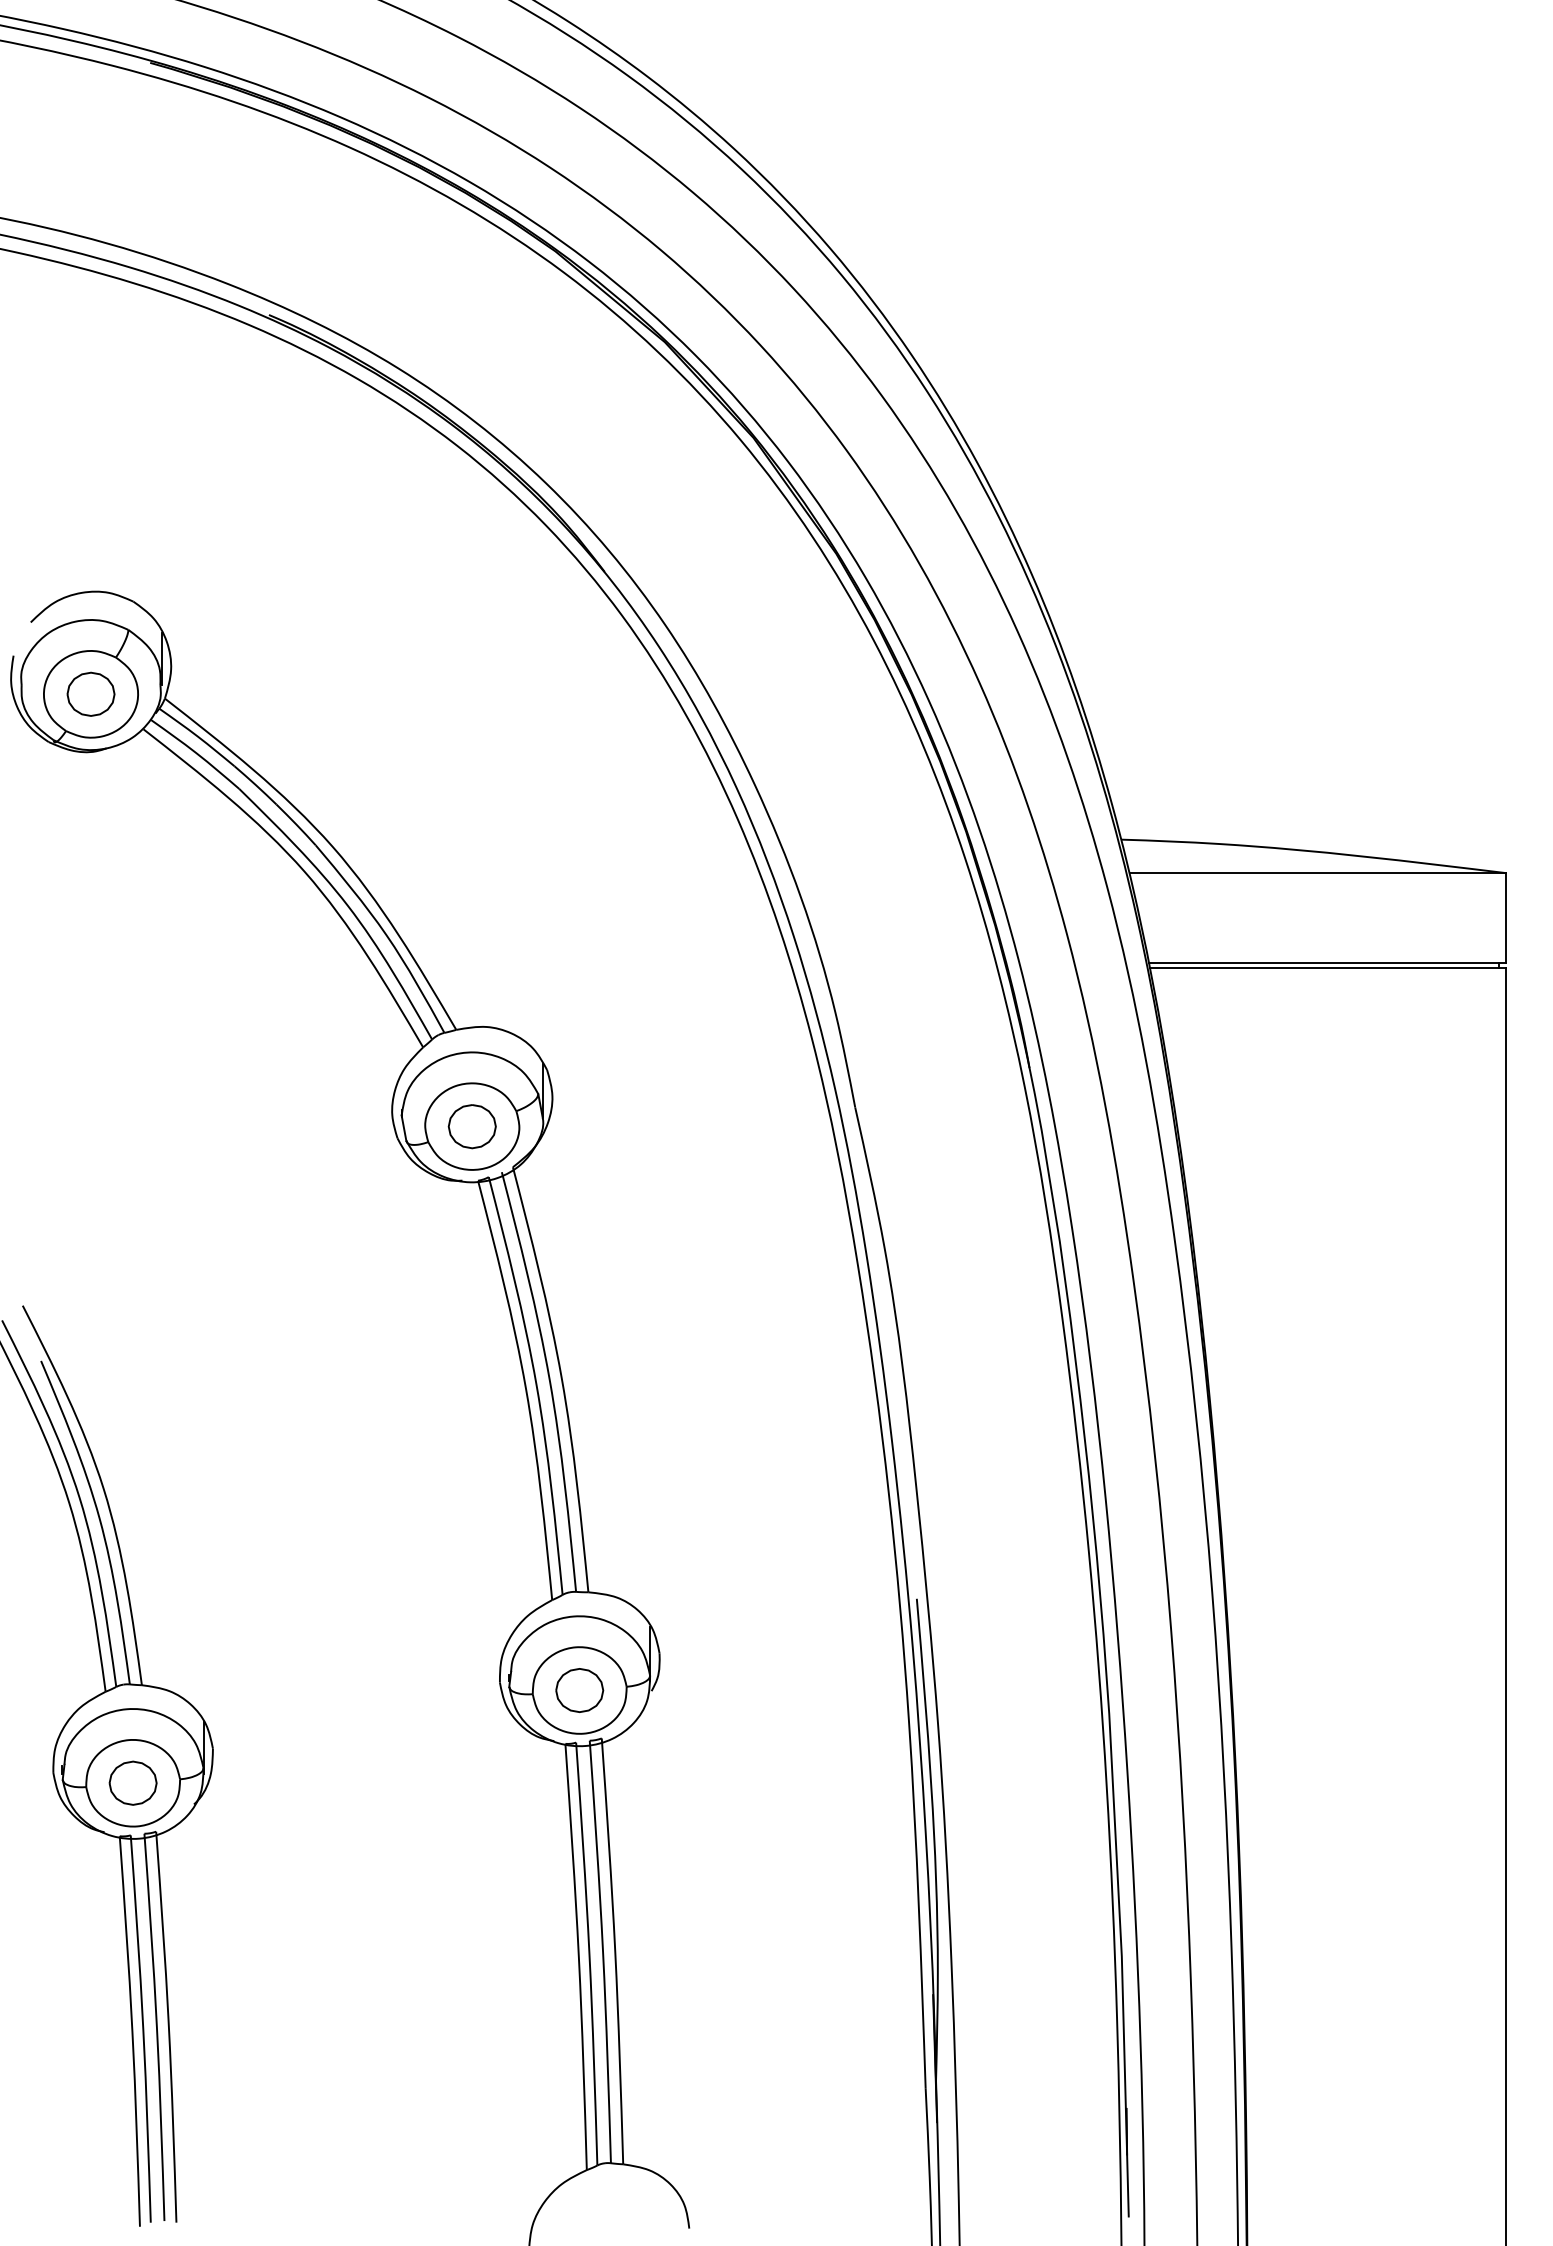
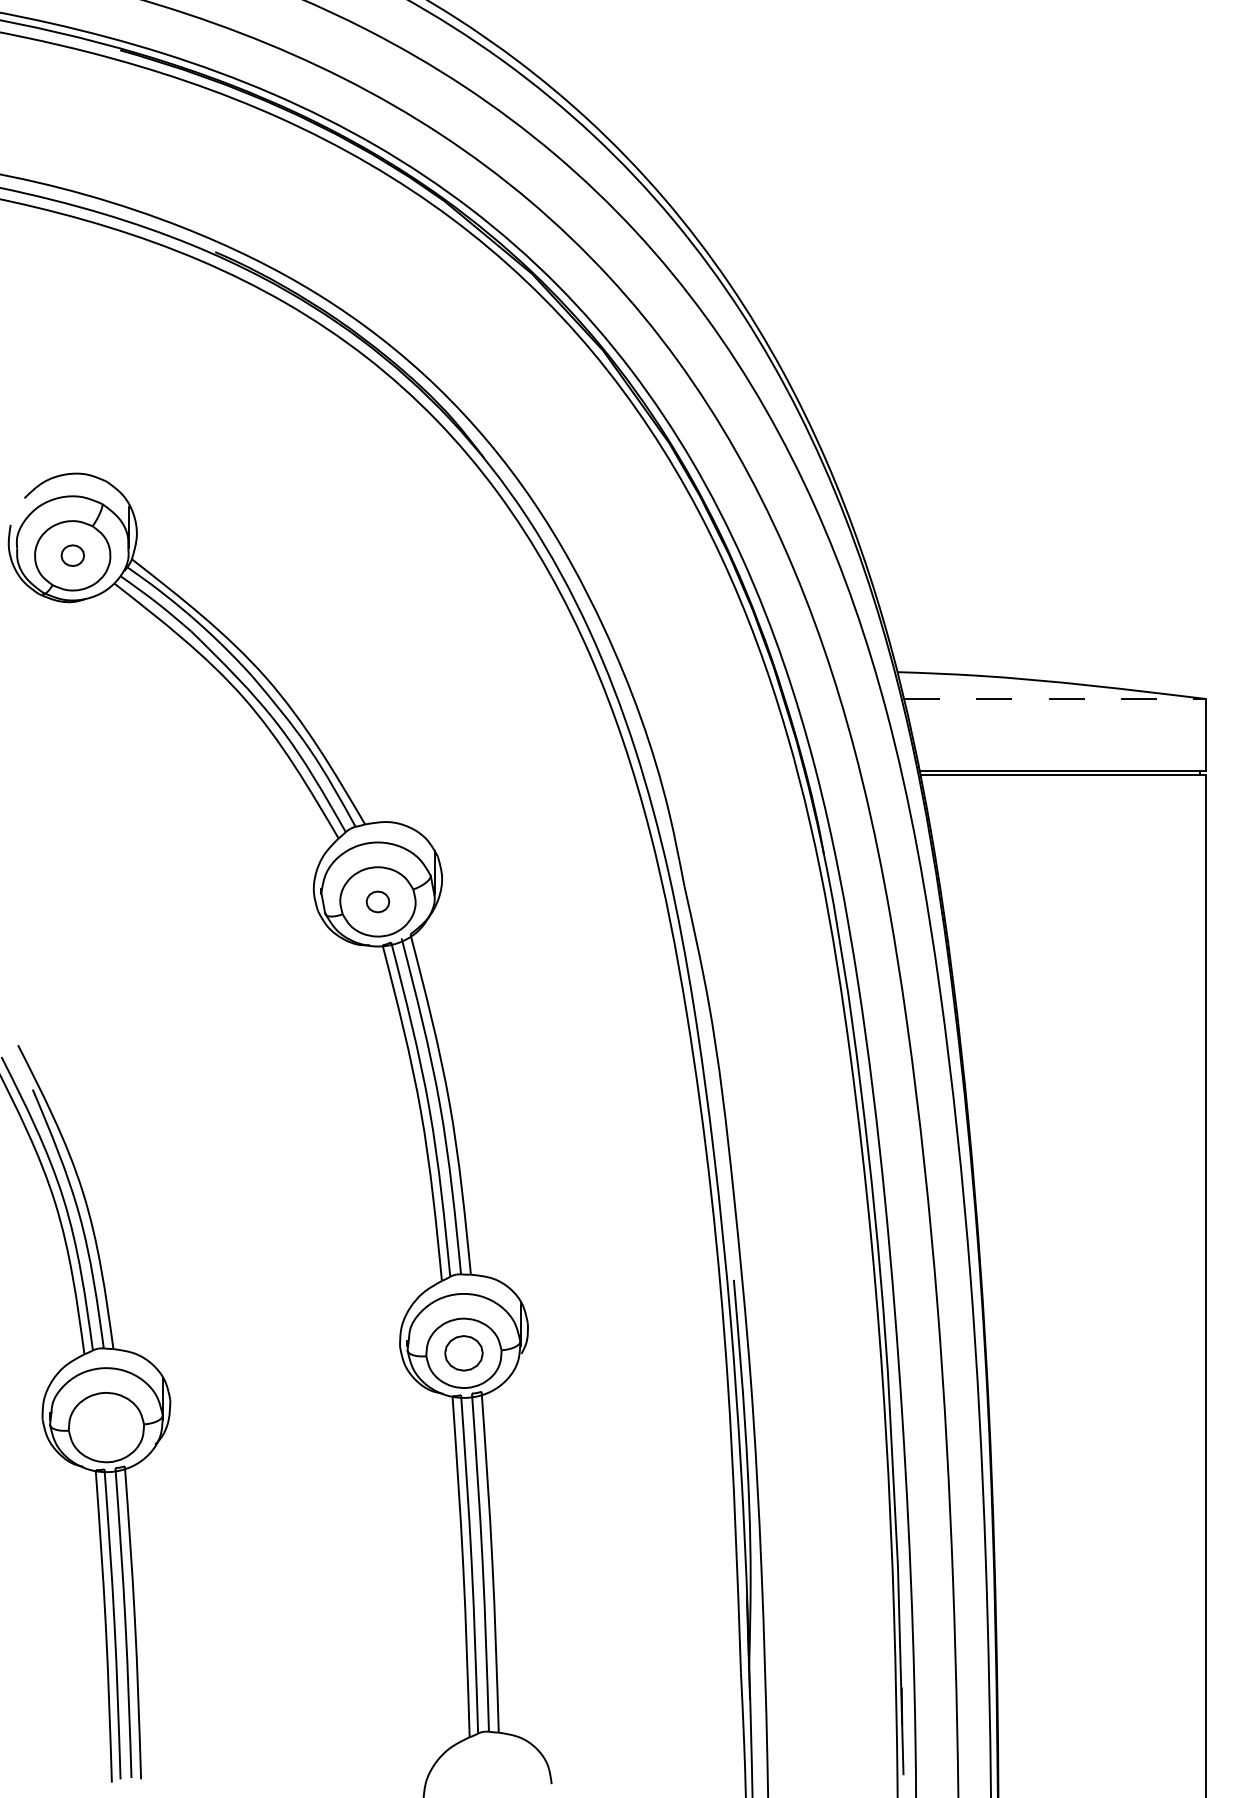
part: (90, 693) -> (72, 555), size x0.6
line: (1317, 872) -> (1054, 698), solid -> dashed
part: (471, 1126) -> (377, 901), size x0.6
part: (133, 1783) -> (106, 1427), removed

